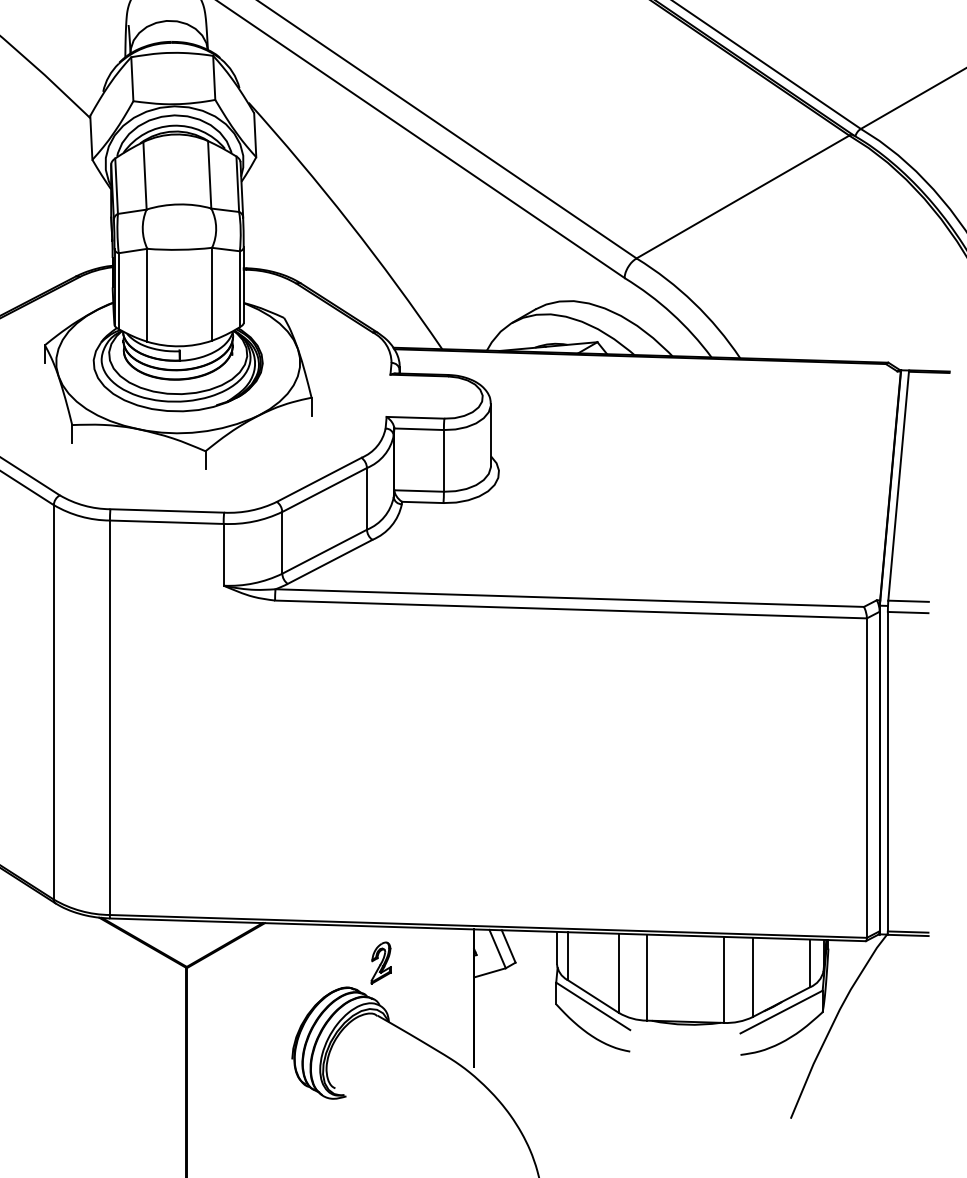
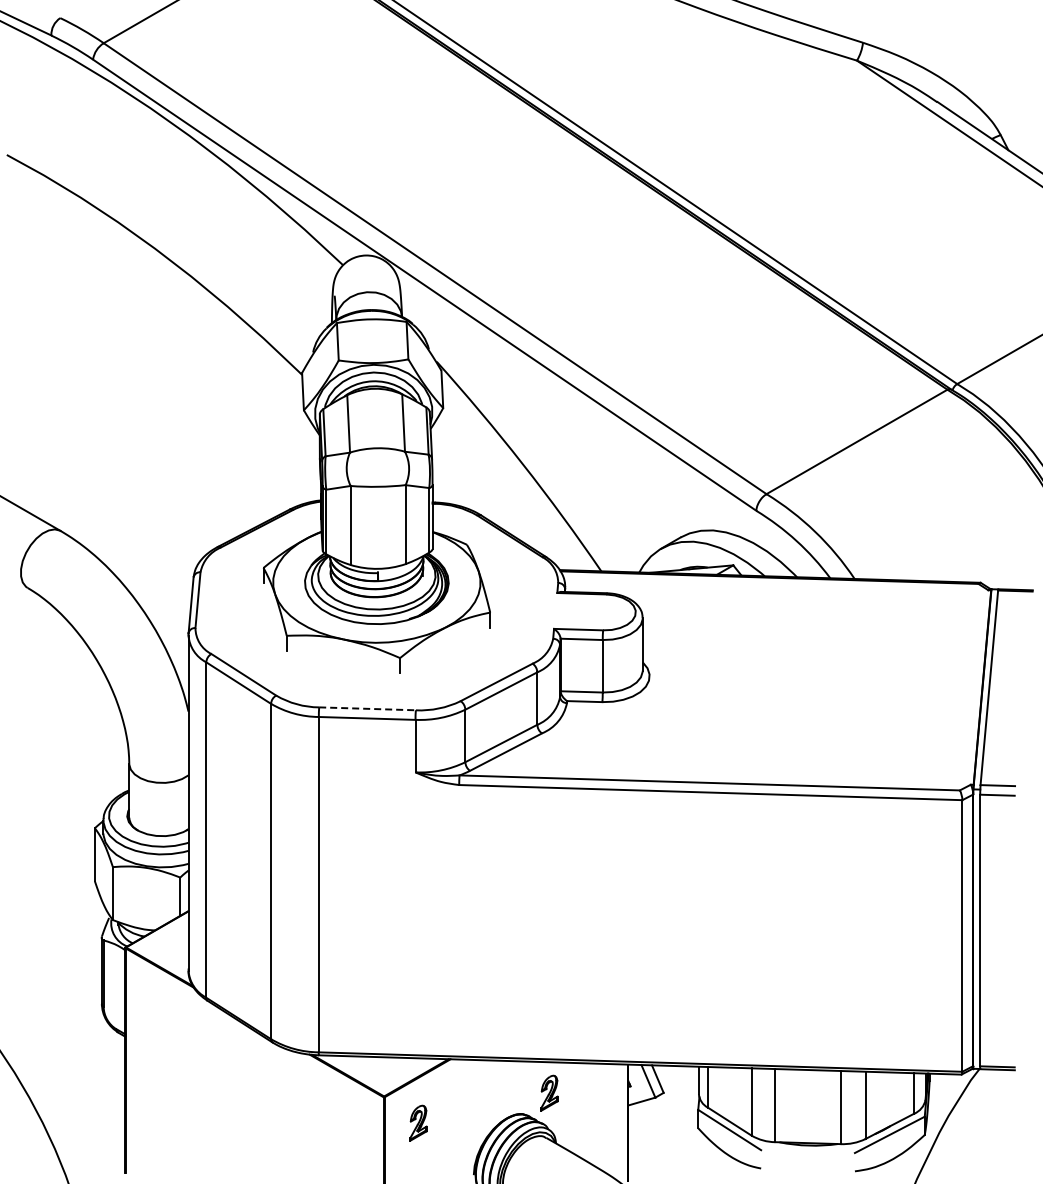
line: (168, 510) -> (368, 708), solid -> dashed
part: (227, 997) -> (418, 1122), added

